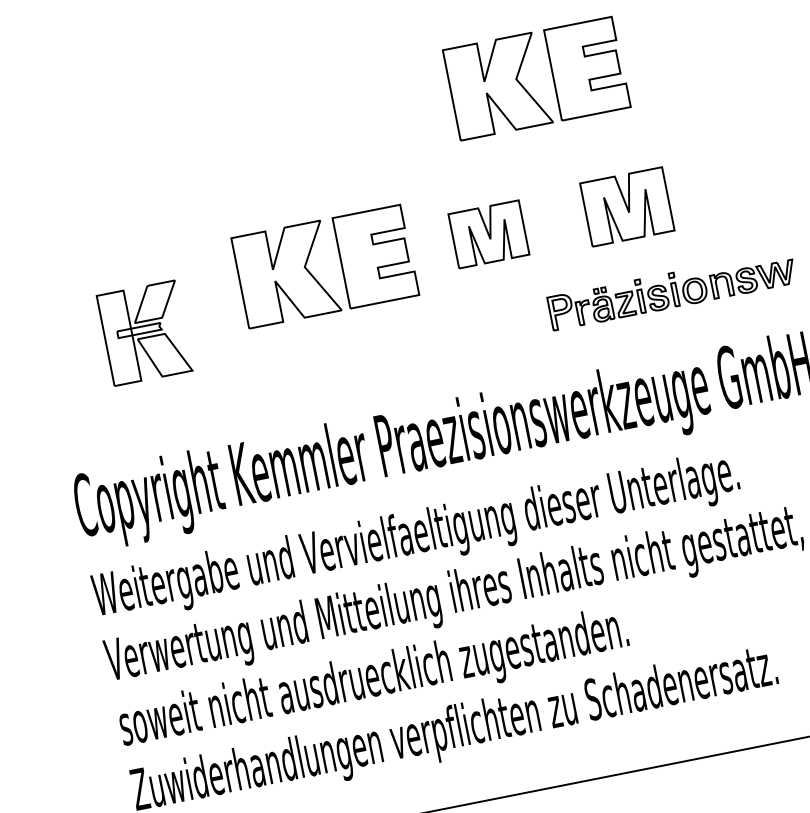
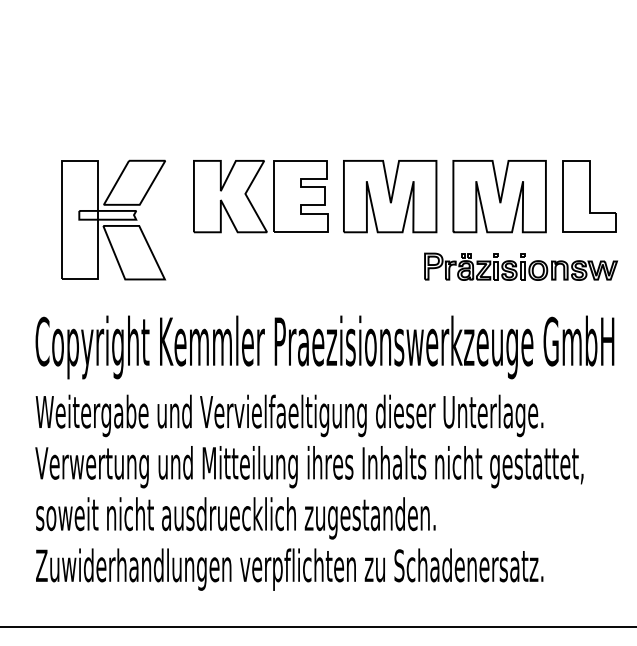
part: (524, 86) -> (439, 89), removed
part: (741, 184) -> (589, 196), added
part: (627, 206) -> (499, 196), size x1.43
part: (489, 234) -> (390, 196), size x1.67
part: (144, 332) -> (113, 219), size x1.67

